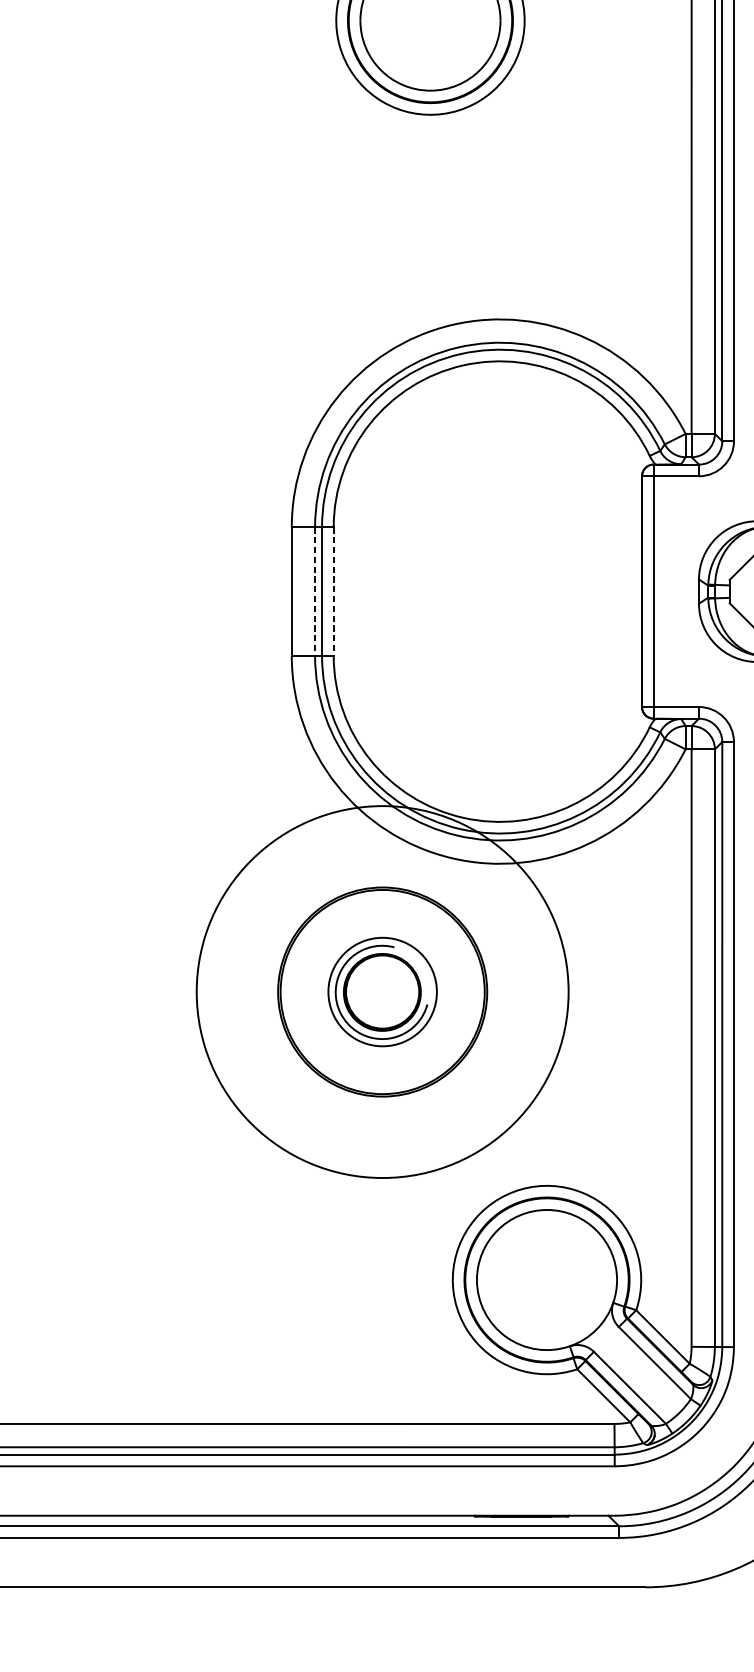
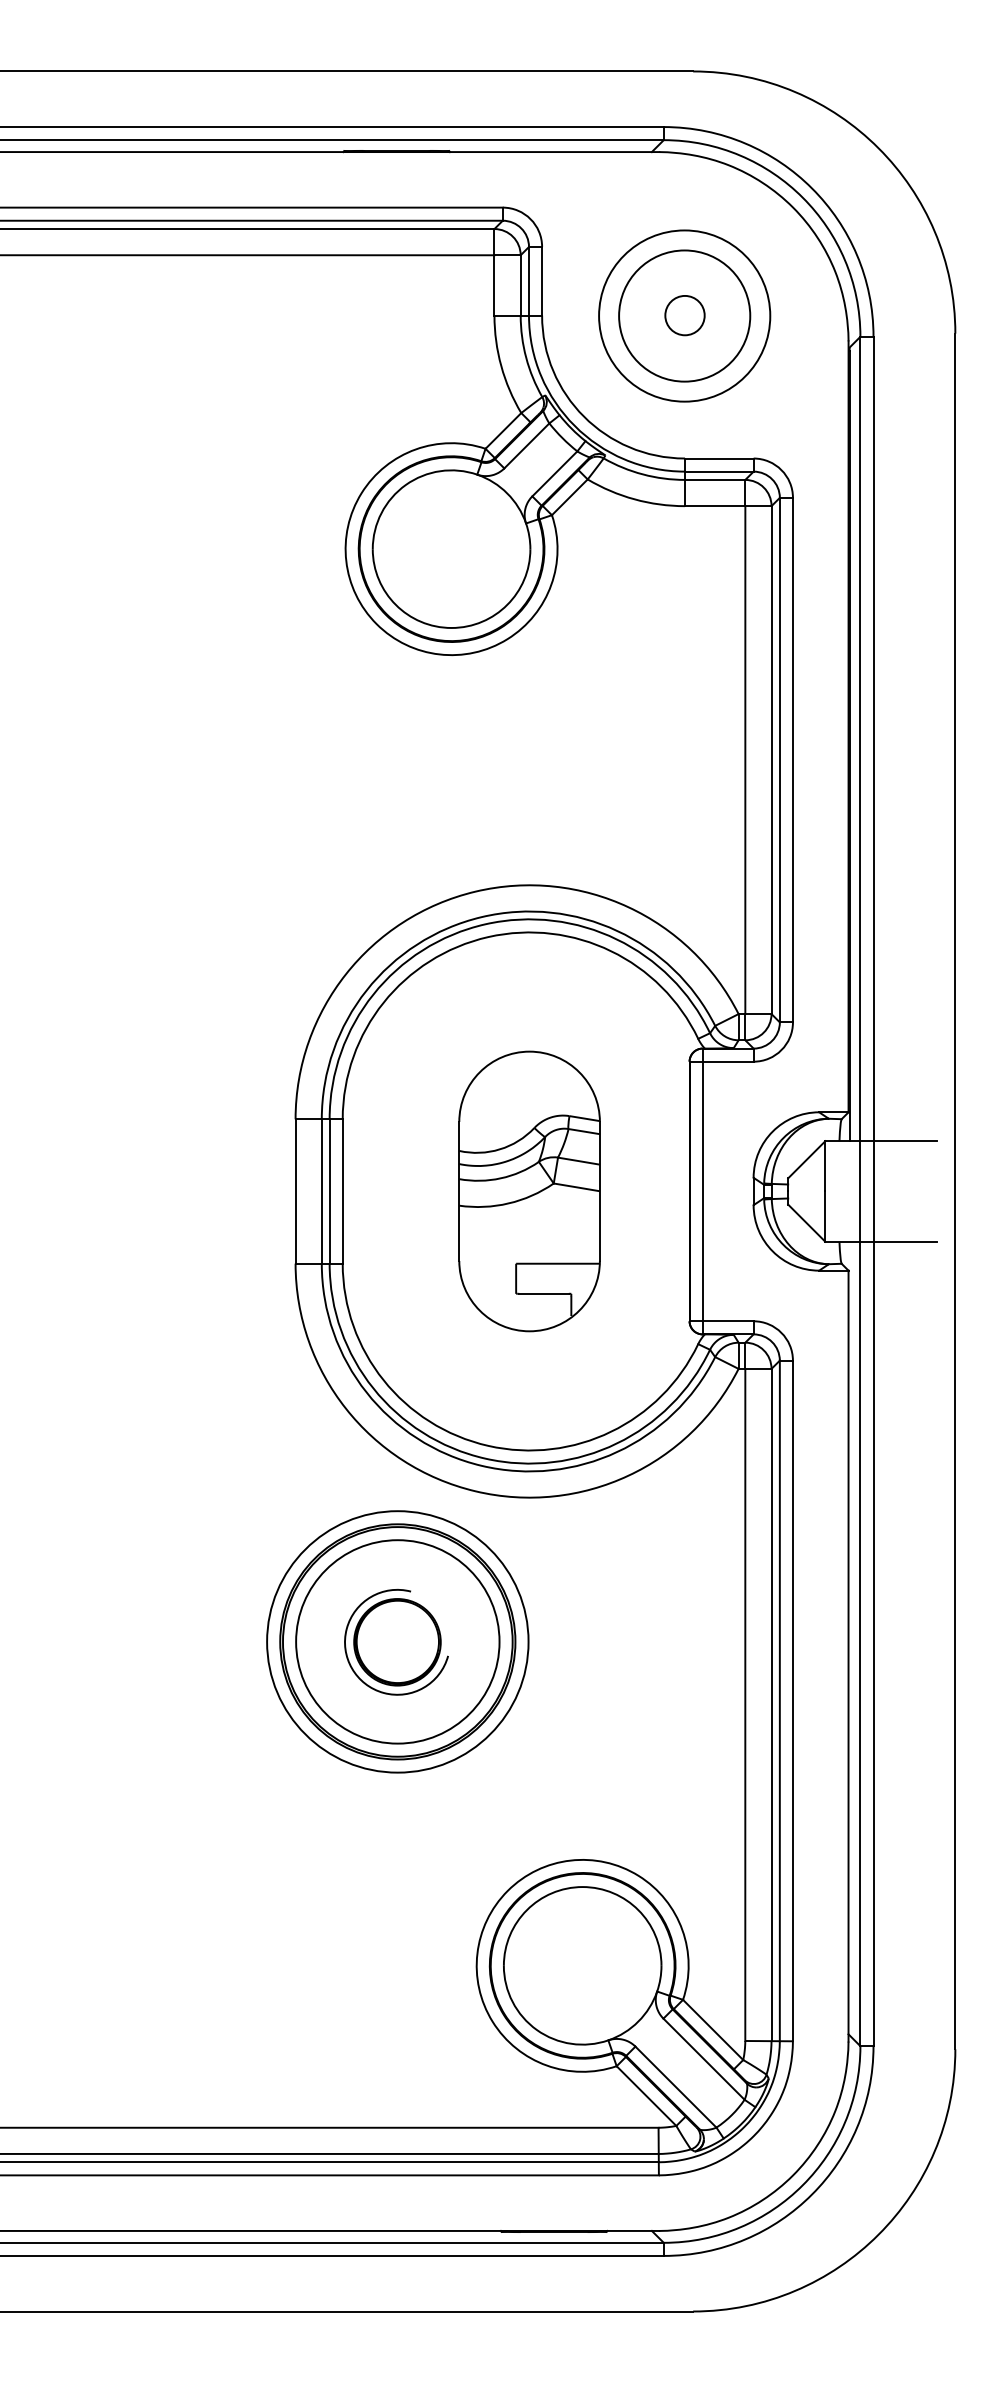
line: (314, 591) -> (321, 1191), dashed -> solid
line: (333, 591) -> (342, 1191), dashed -> solid
part: (499, 591) -> (529, 1191), added
circle: (382, 991) -> (397, 1641), size x0.62
circle: (382, 991) -> (397, 1641), size x1.67

